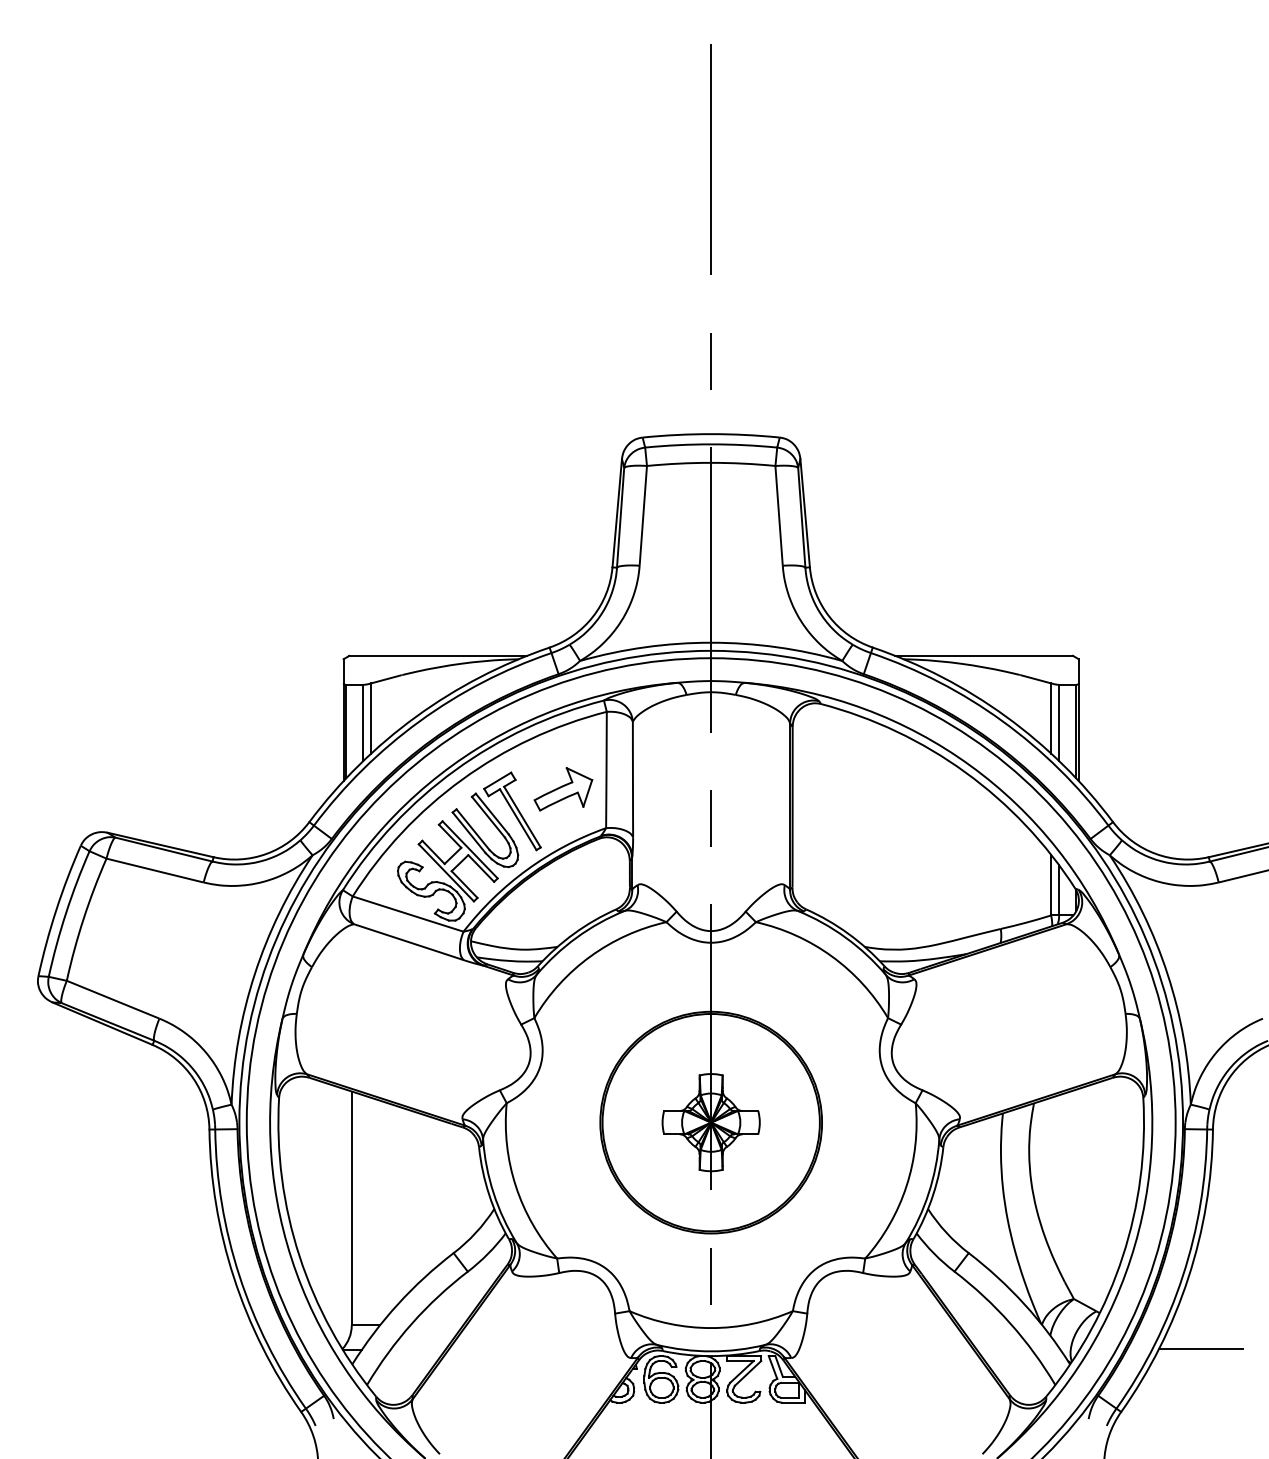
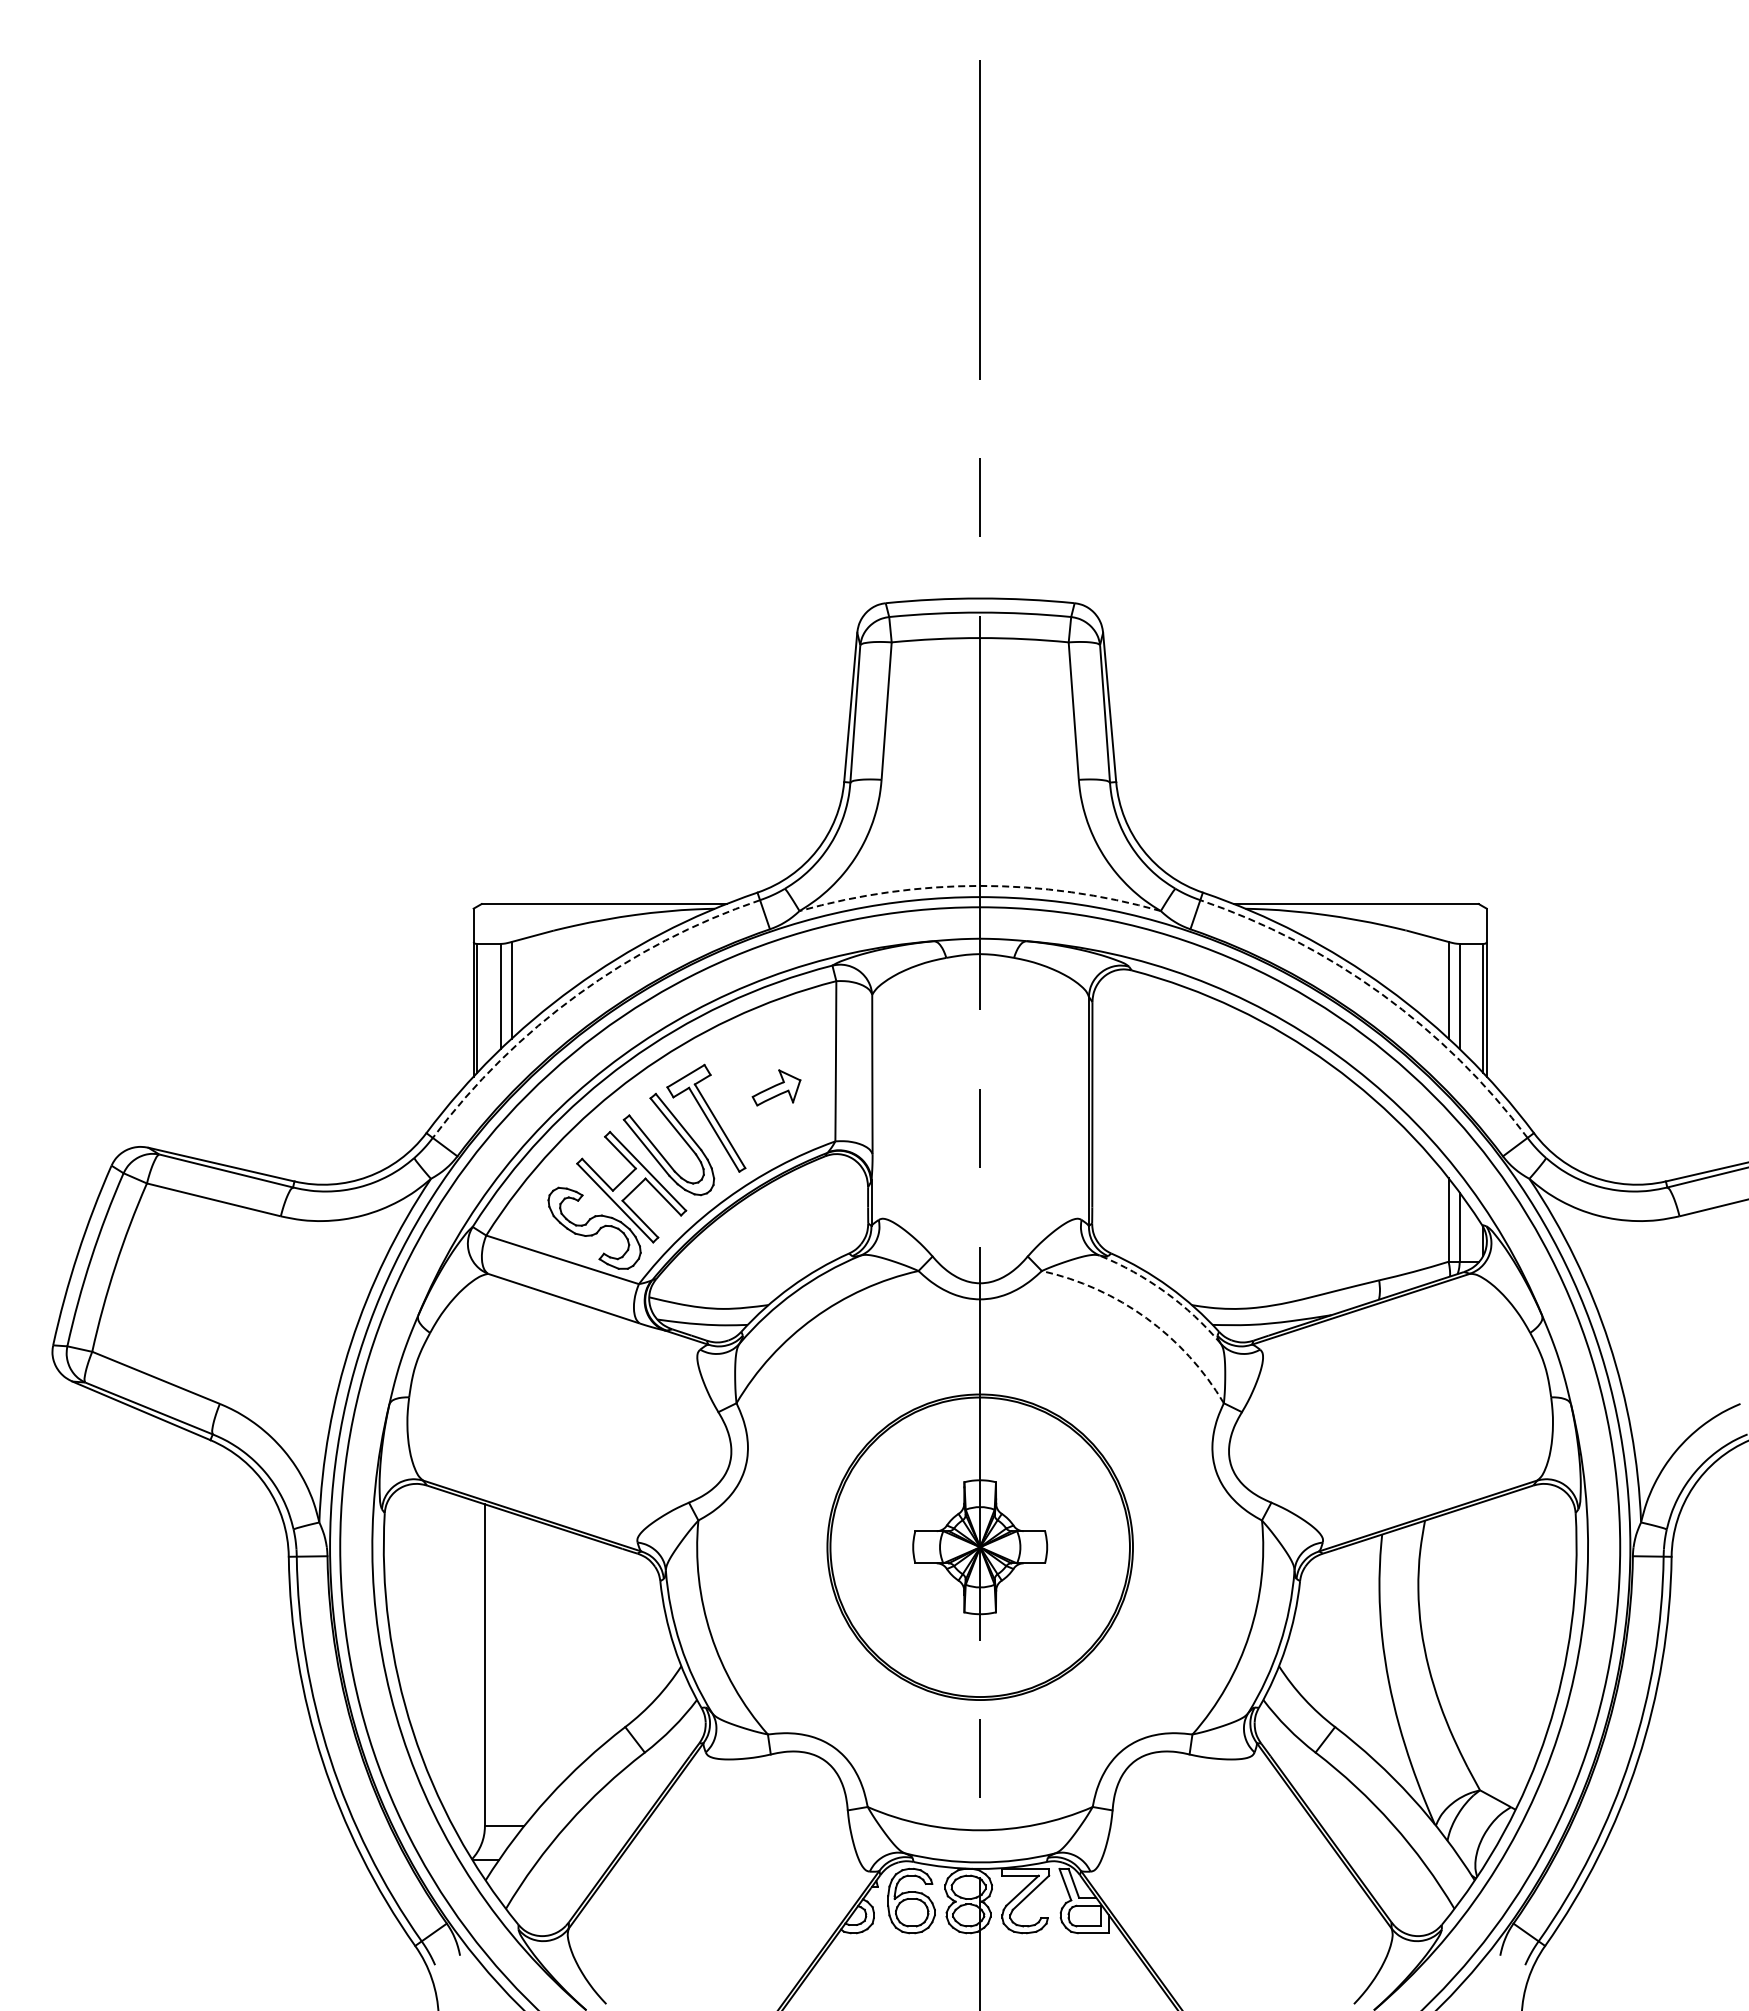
arc: (711, 642) -> (980, 885), solid -> dashed
arc: (419, 721) -> (578, 994), solid -> dashed
arc: (1002, 721) -> (1381, 994), solid -> dashed
part: (563, 789) -> (776, 1087), size x0.6
arc: (845, 937) -> (1165, 1292), solid -> dashed
arc: (831, 956) -> (1146, 1318), solid -> dashed
line: (1201, 1349) -> (1655, 1859), removed

